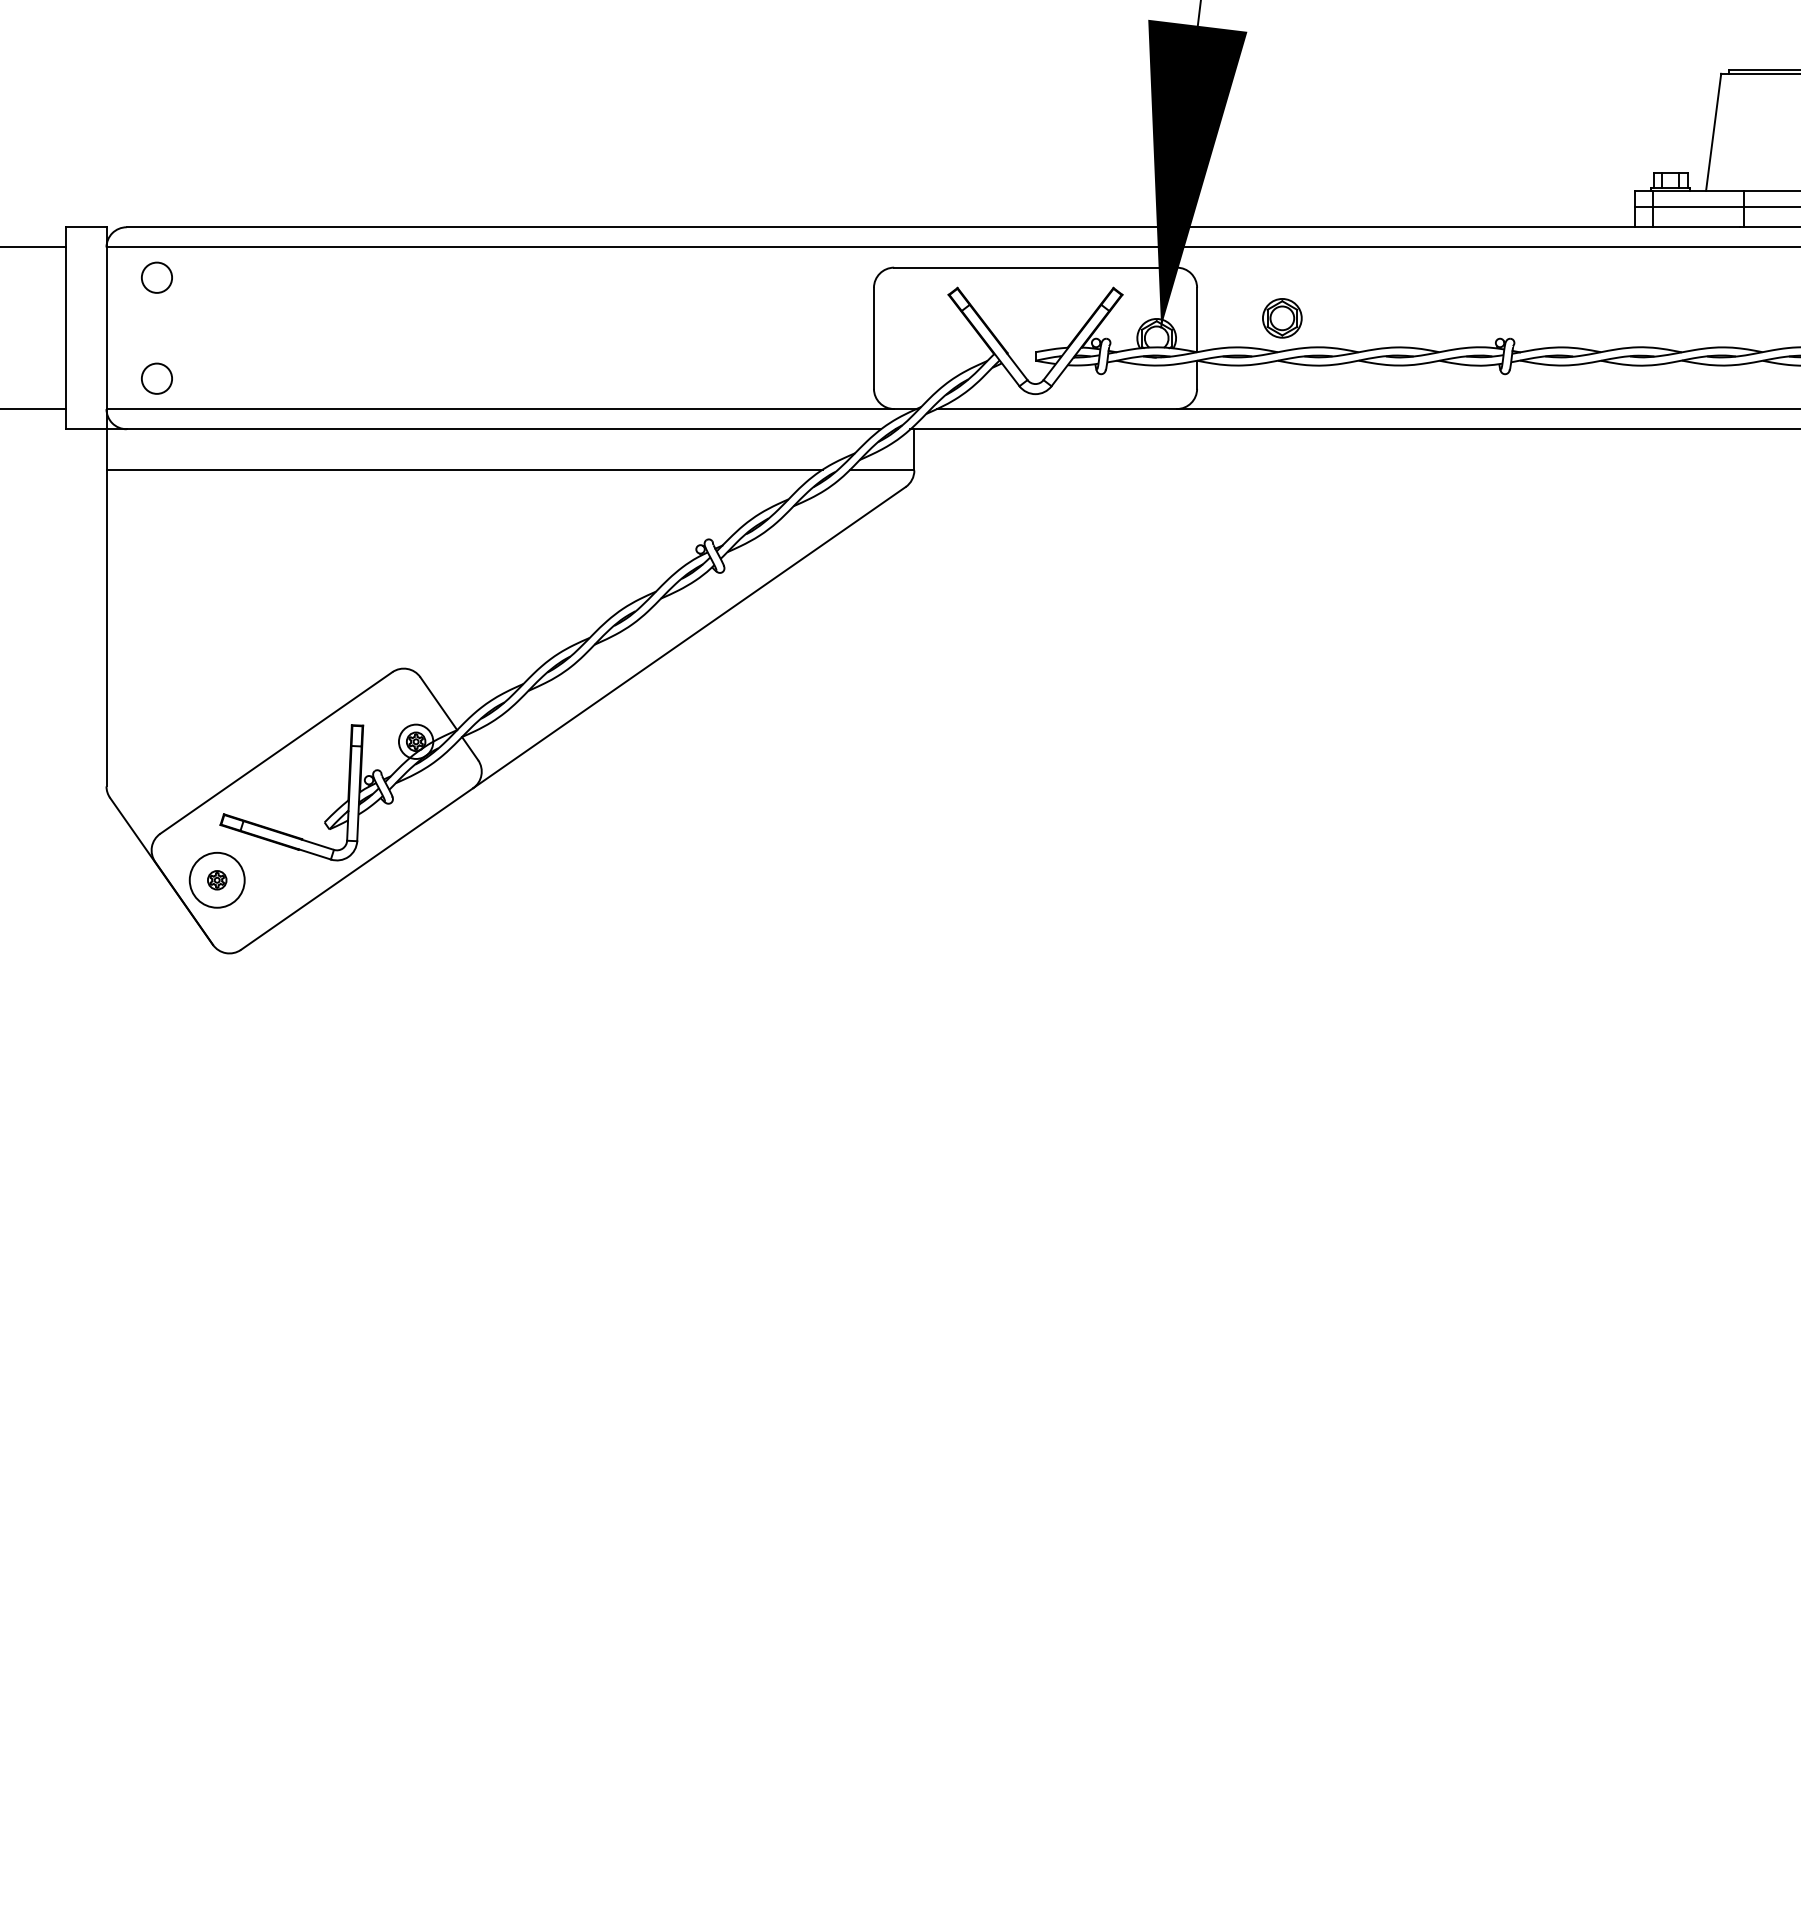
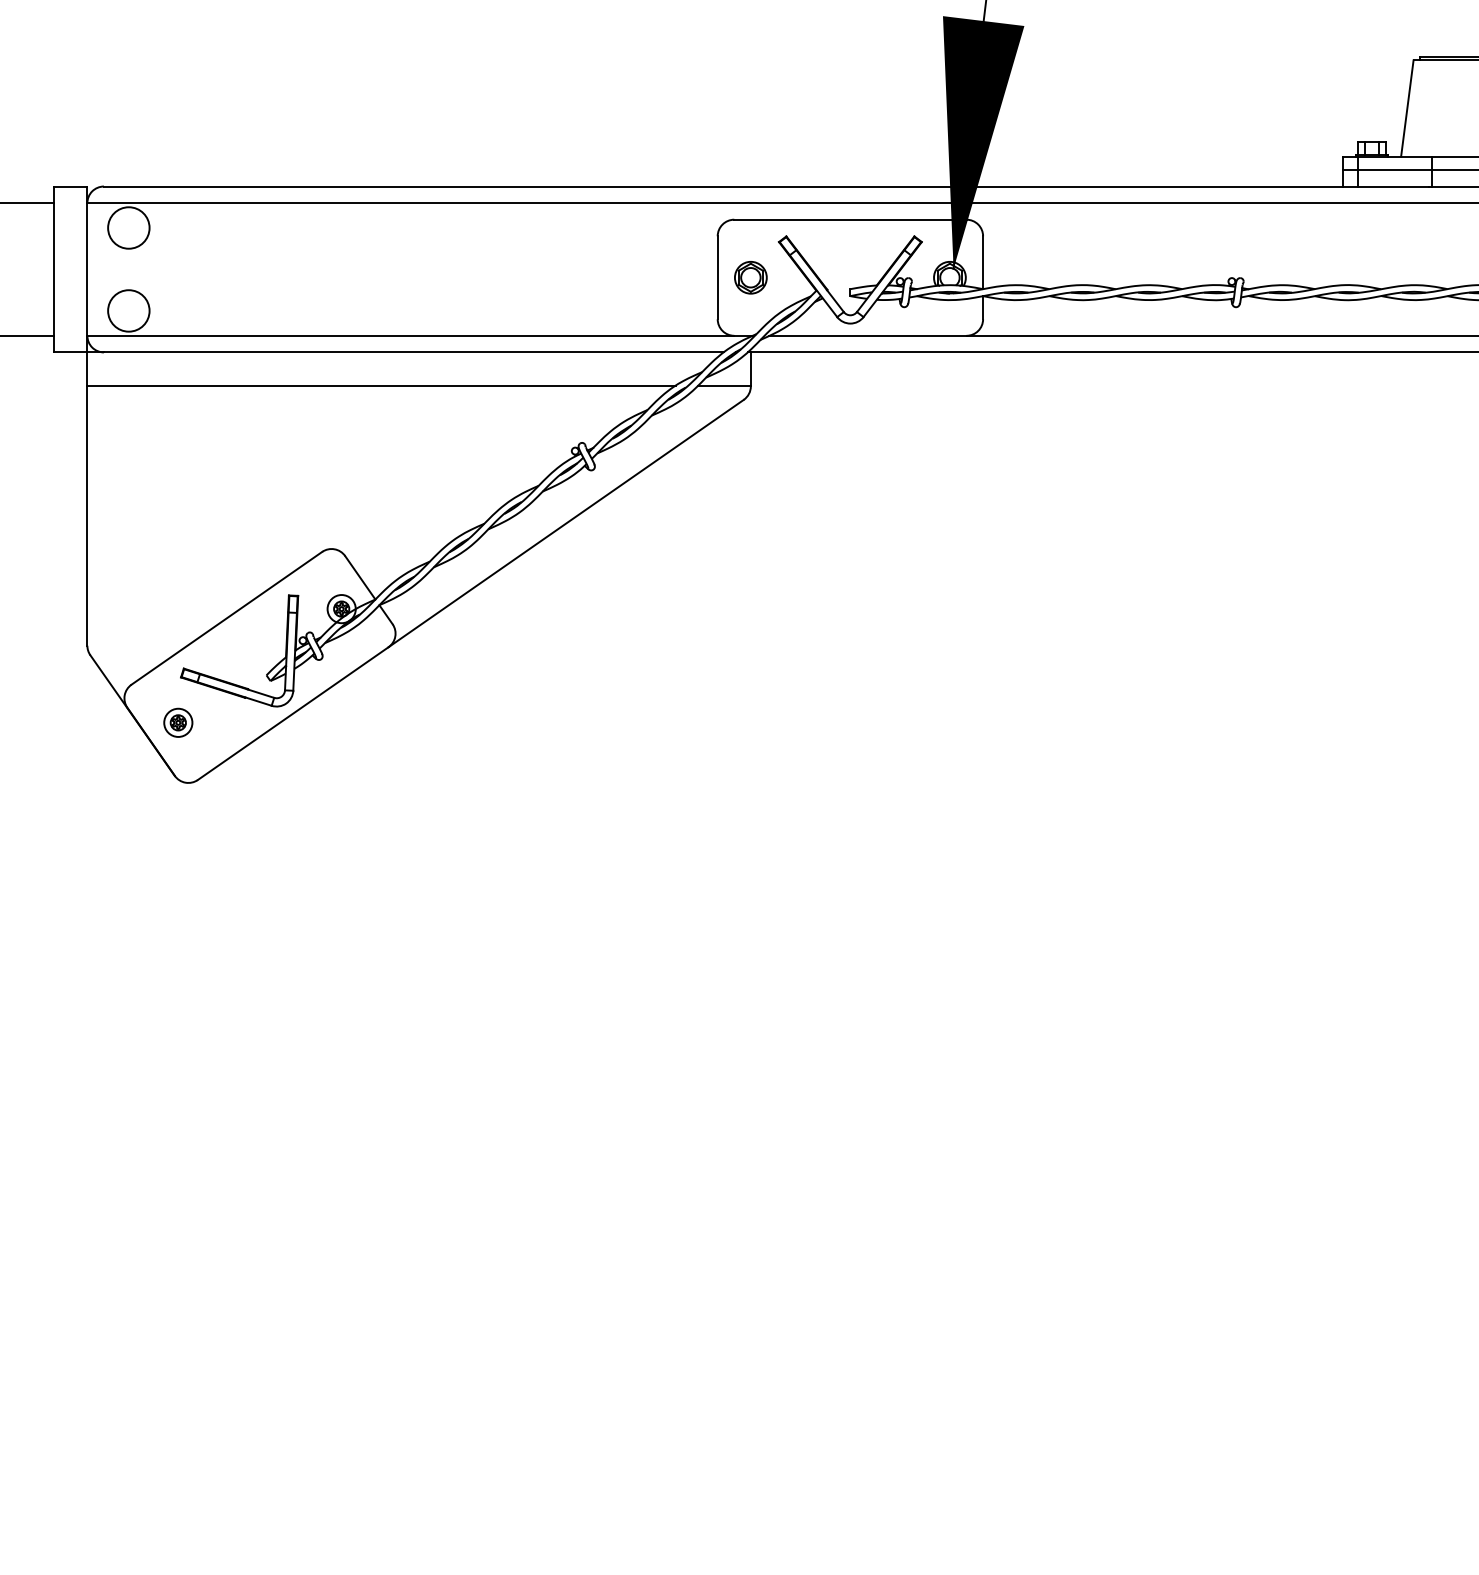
circle: (156, 277) -> (128, 227), size x1.67
part: (1282, 318) -> (750, 277), moved
circle: (156, 378) -> (128, 310), size x1.67
circle: (217, 880) -> (178, 723), size x0.62

